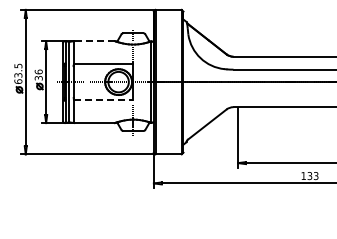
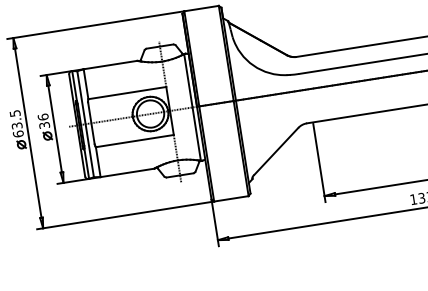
line: (94, 41) -> (110, 65), dashed -> solid
line: (103, 100) -> (134, 141), dashed -> solid

